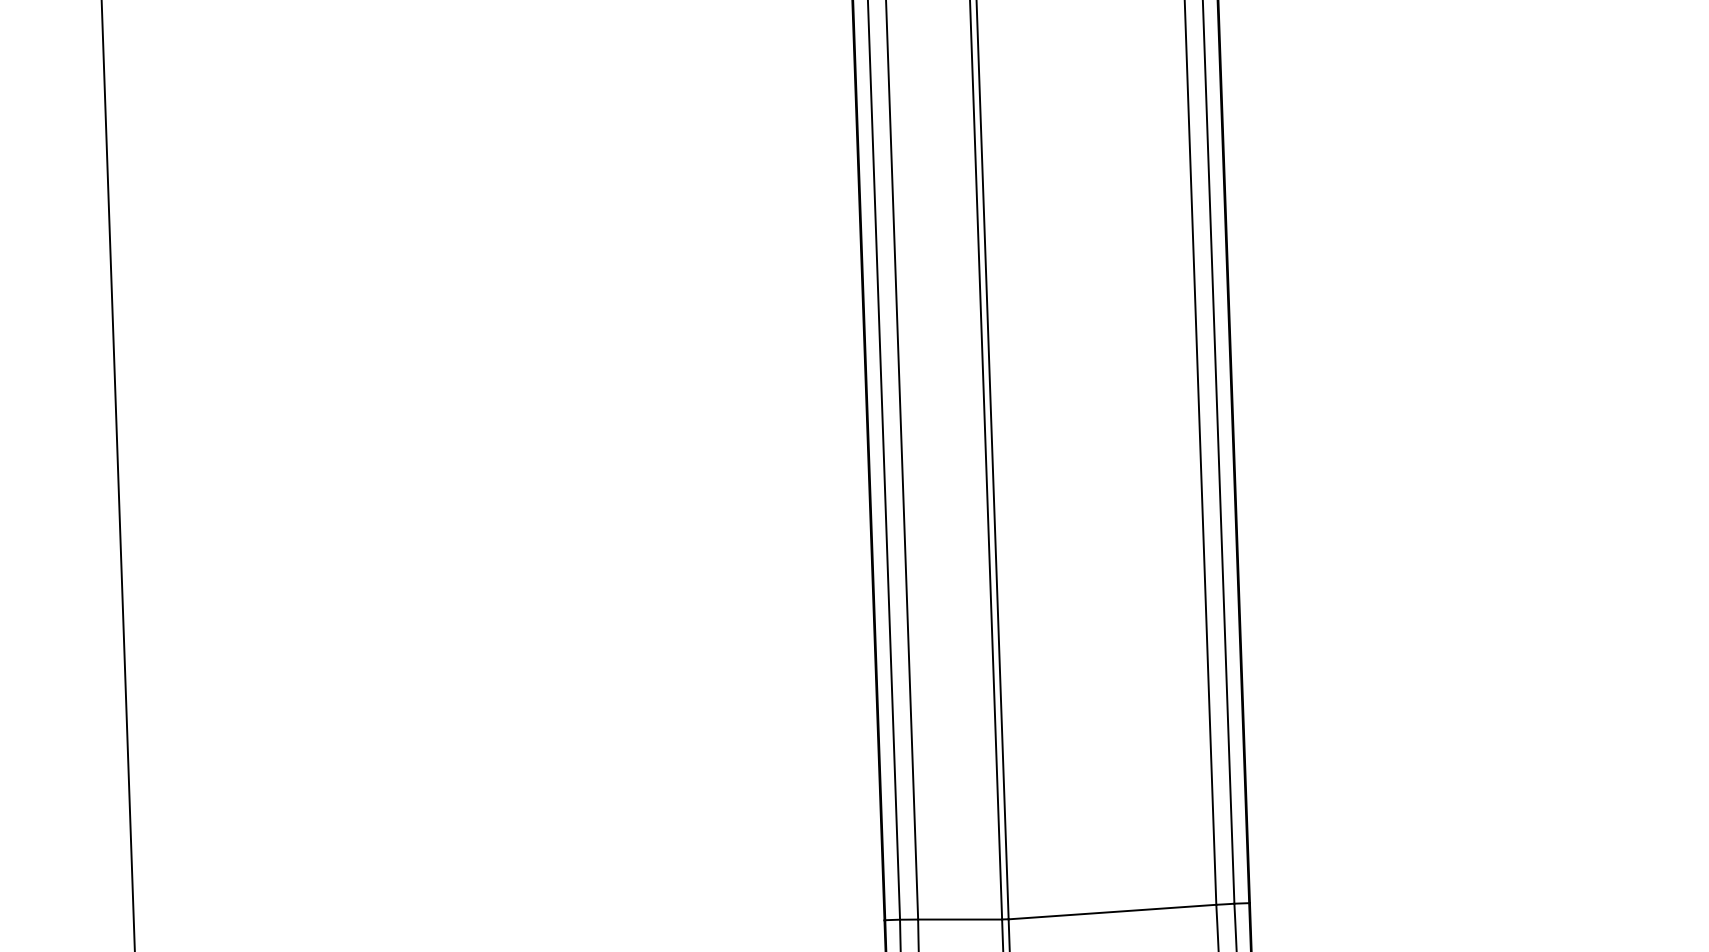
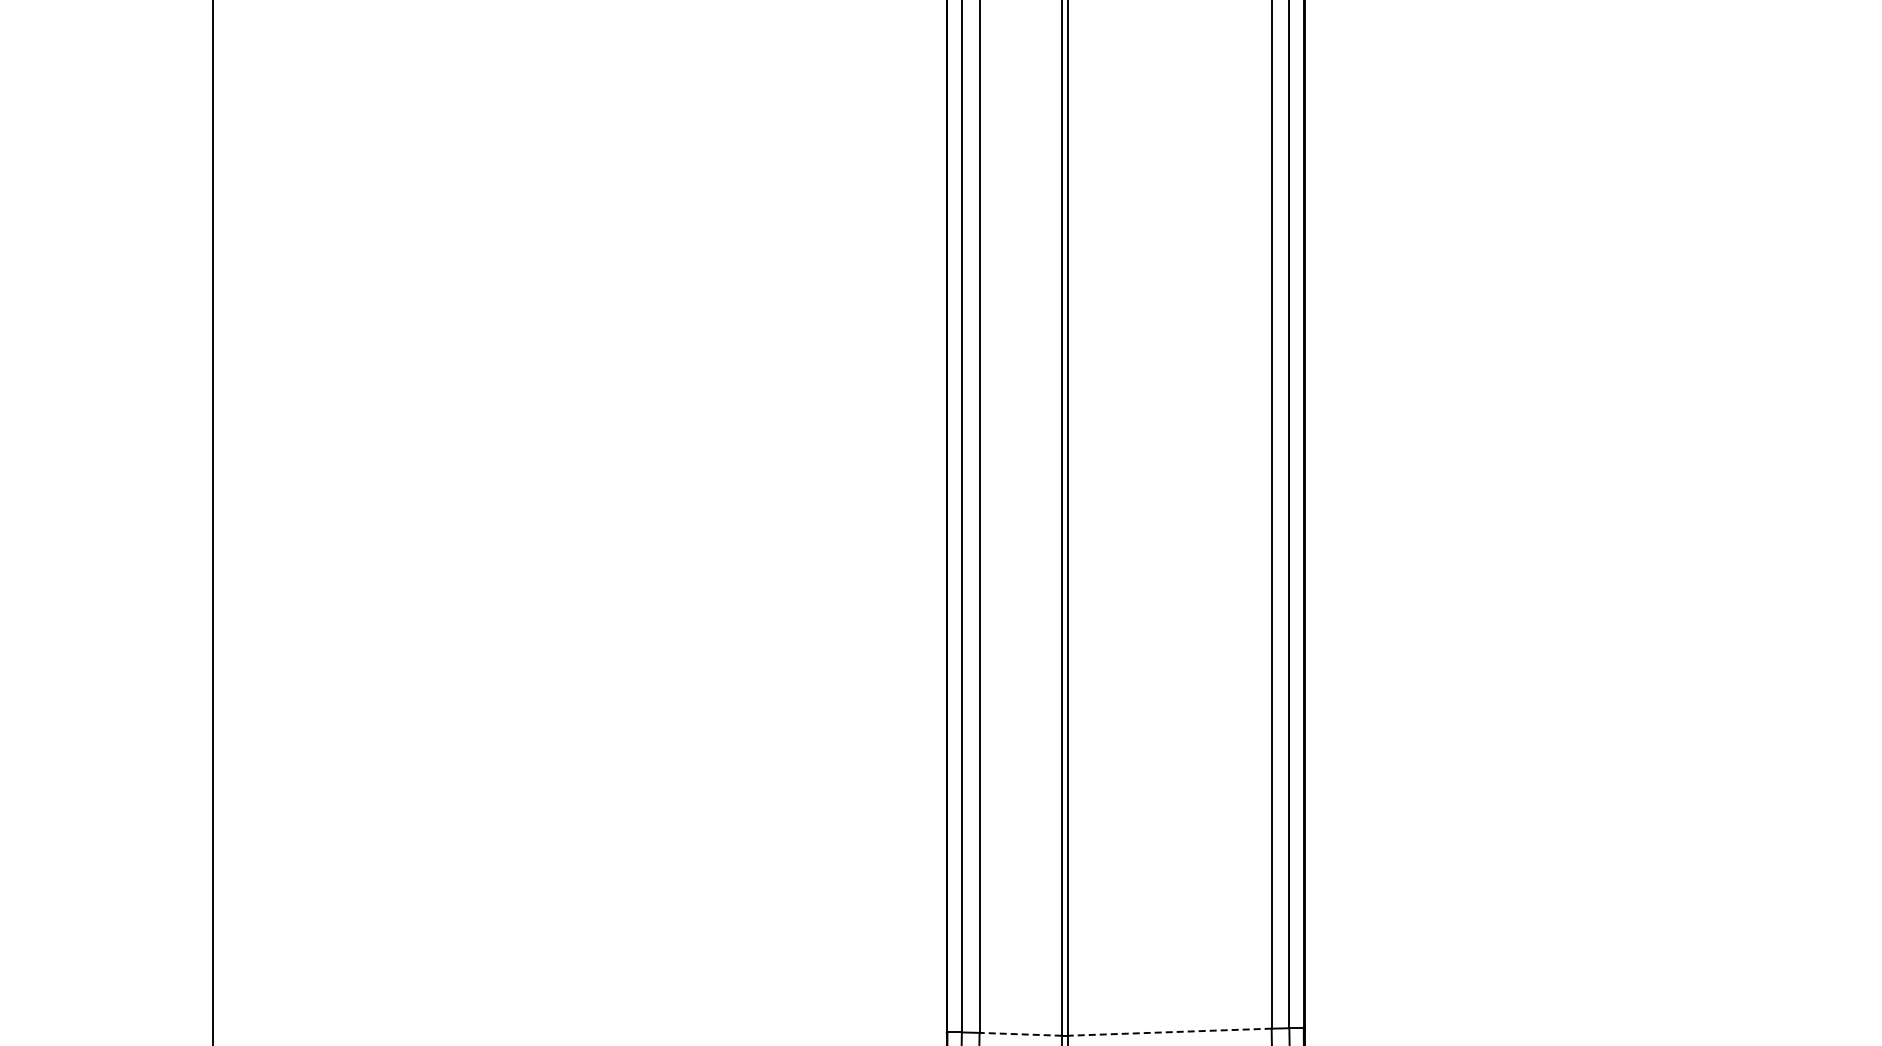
line: (1112, 912) -> (1169, 1032), solid -> dashed
line: (959, 919) -> (1020, 1034), solid -> dashed

